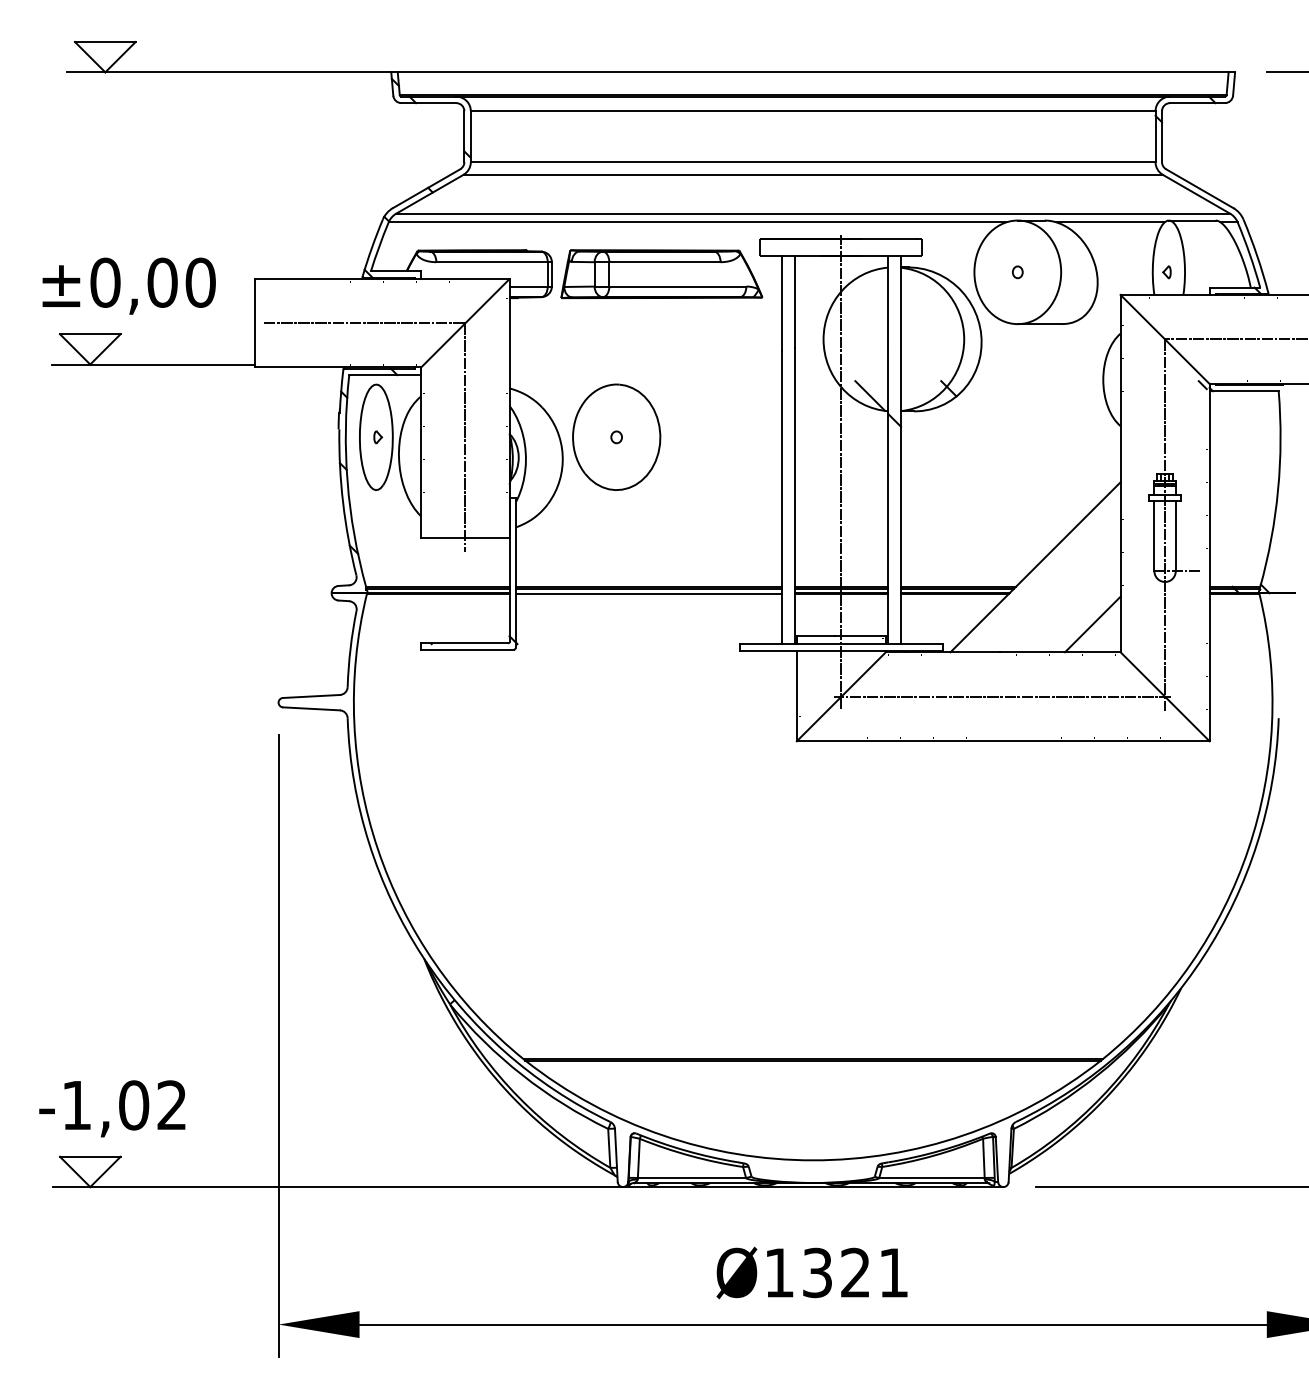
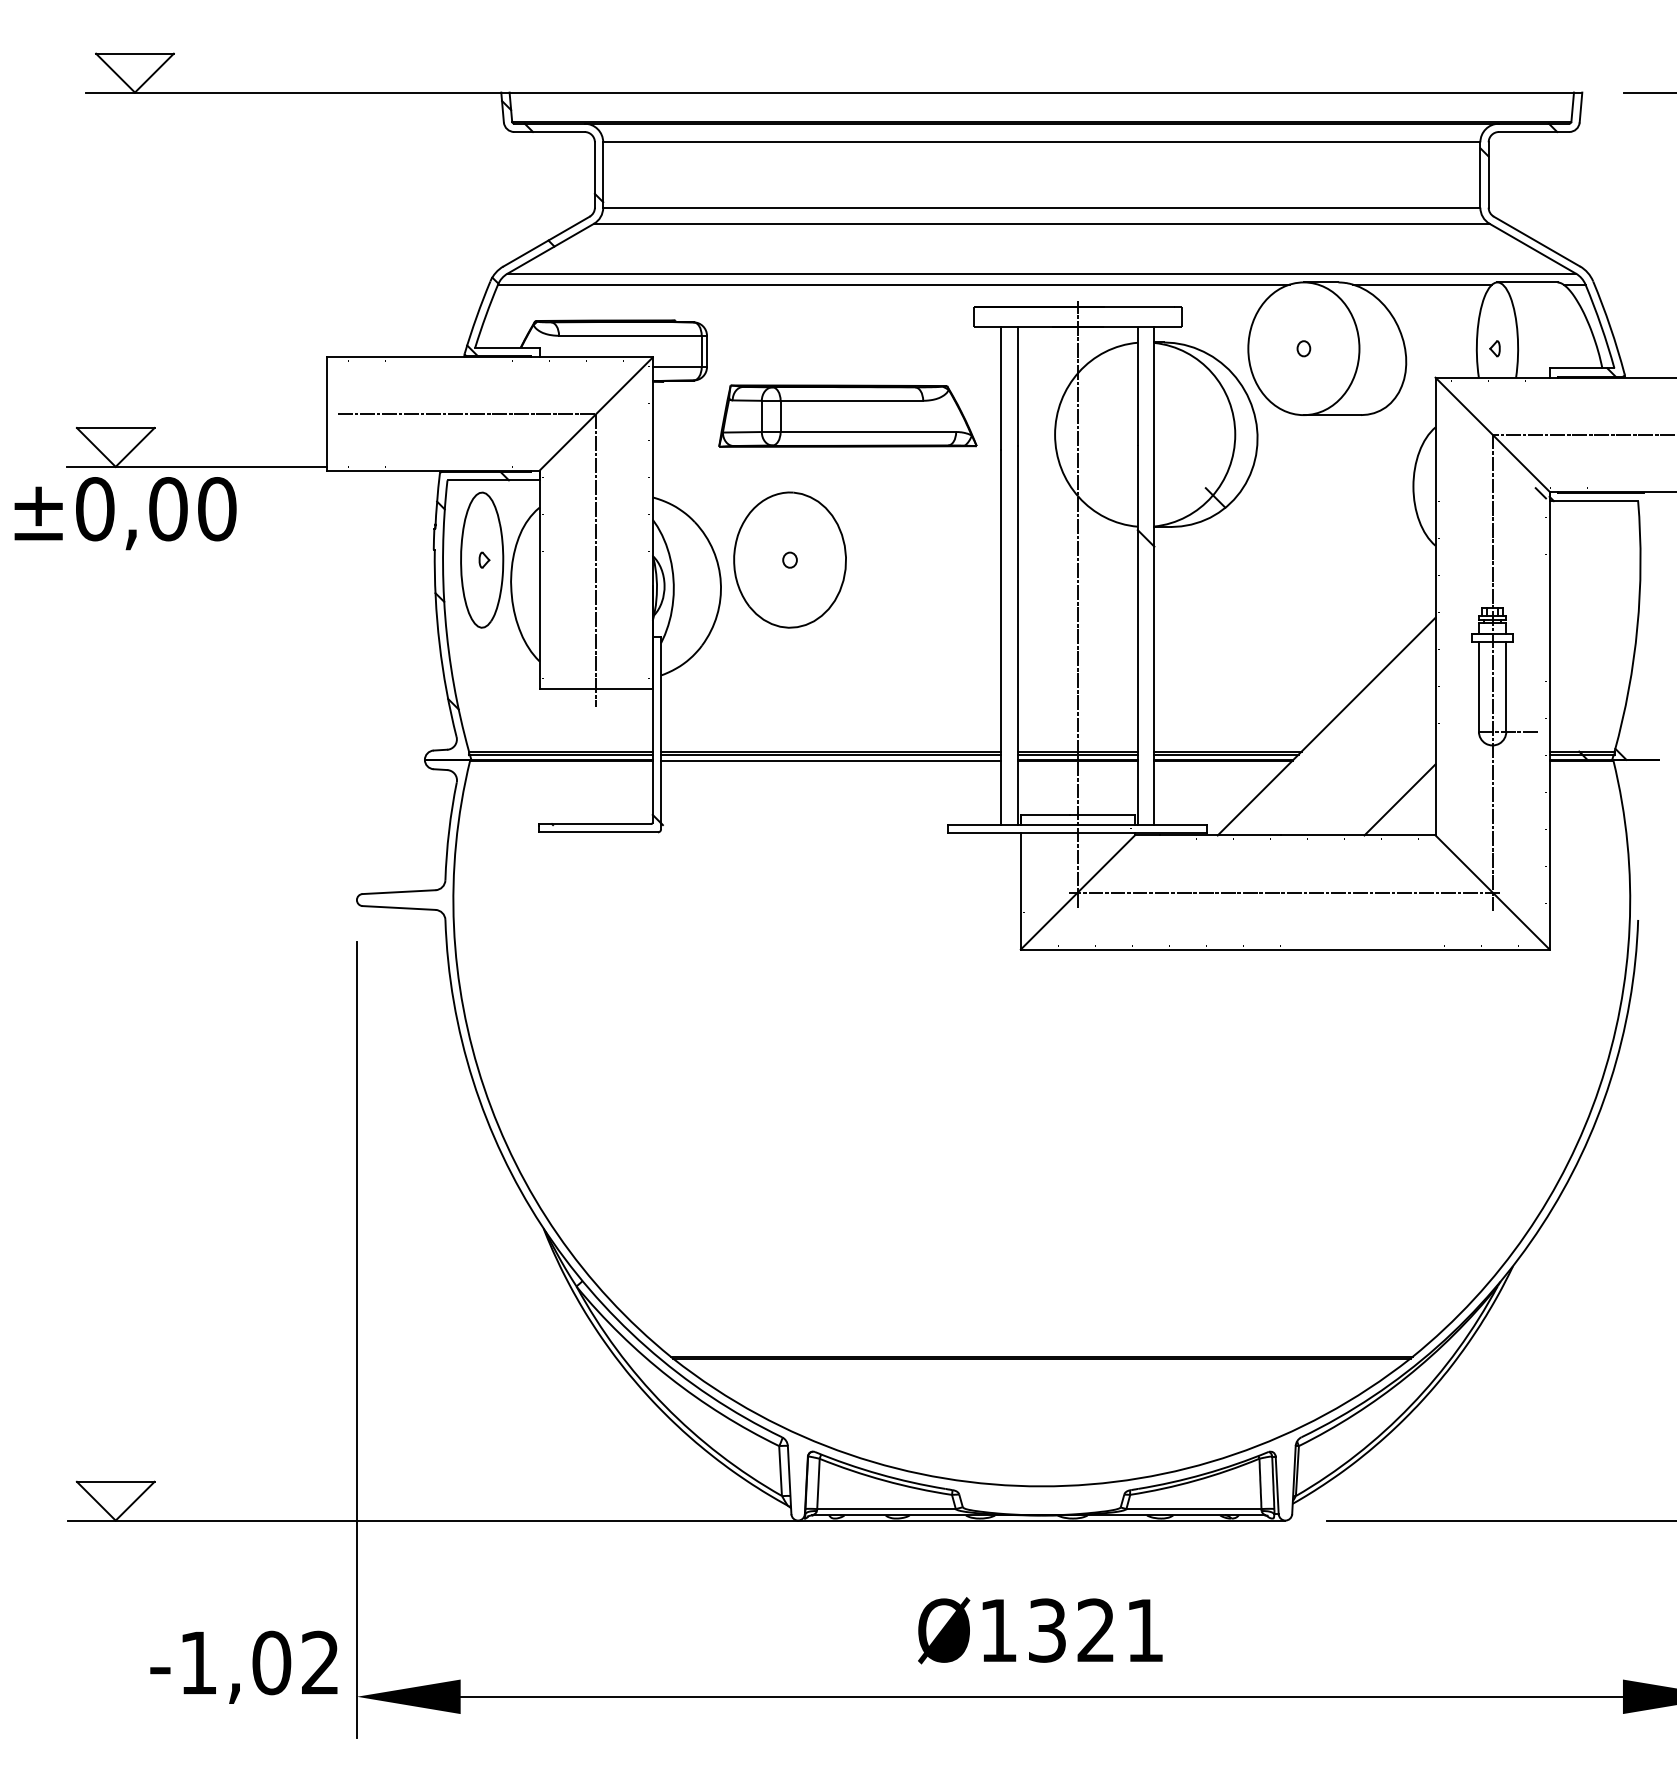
part: (661, 273) -> (847, 415), moved
text: (129, 286) -> (125, 513), moved
line: (869, 396) -> (1114, 507), removed
text: (111, 1108) -> (243, 1666), moved

